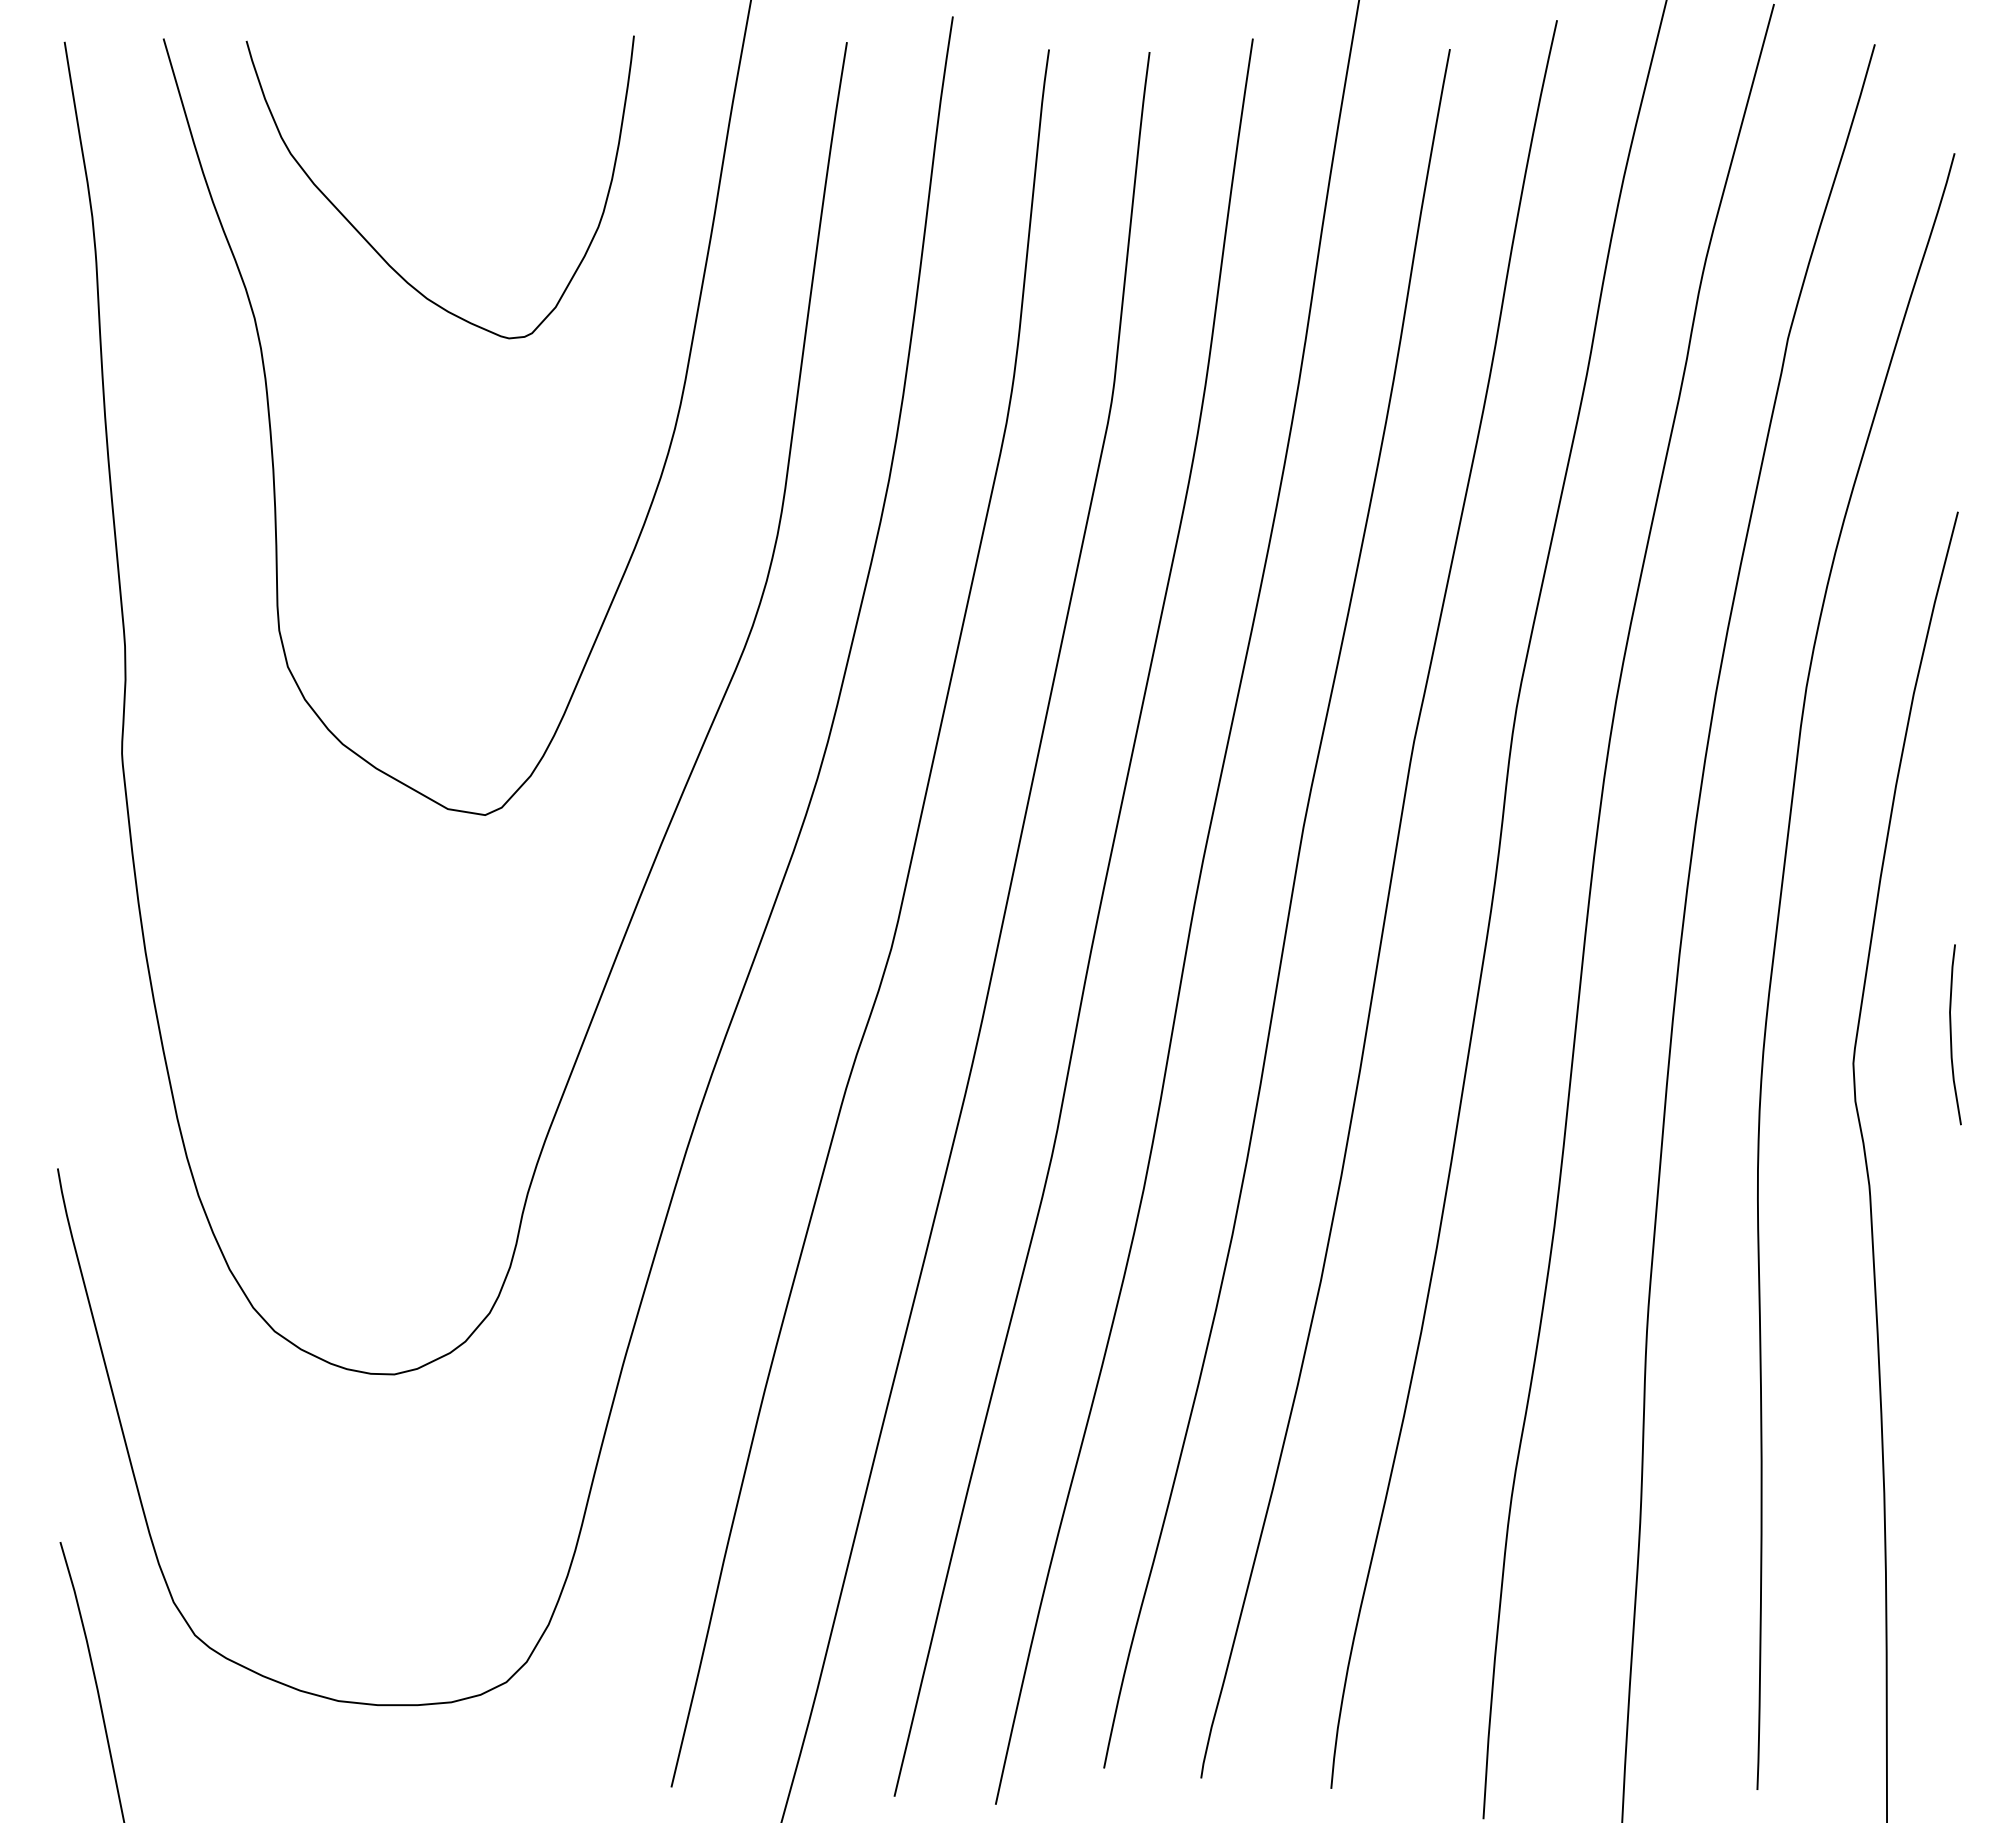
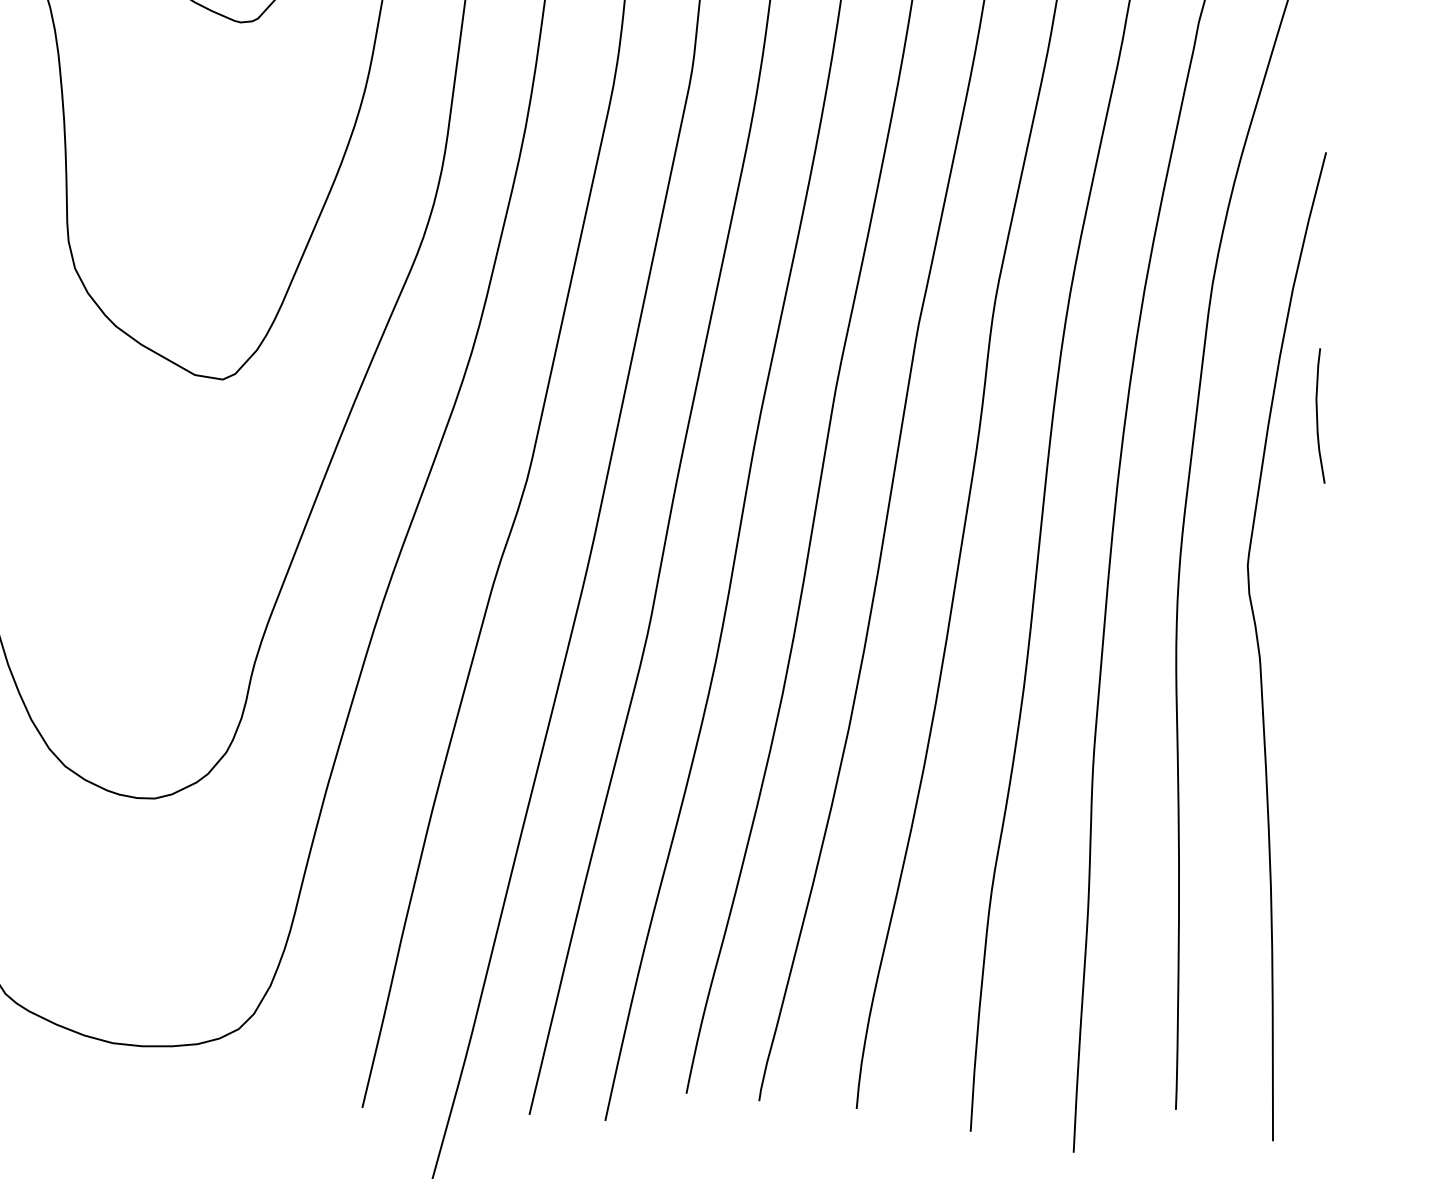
curve: (1951, 1034) -> (1317, 415), moved

